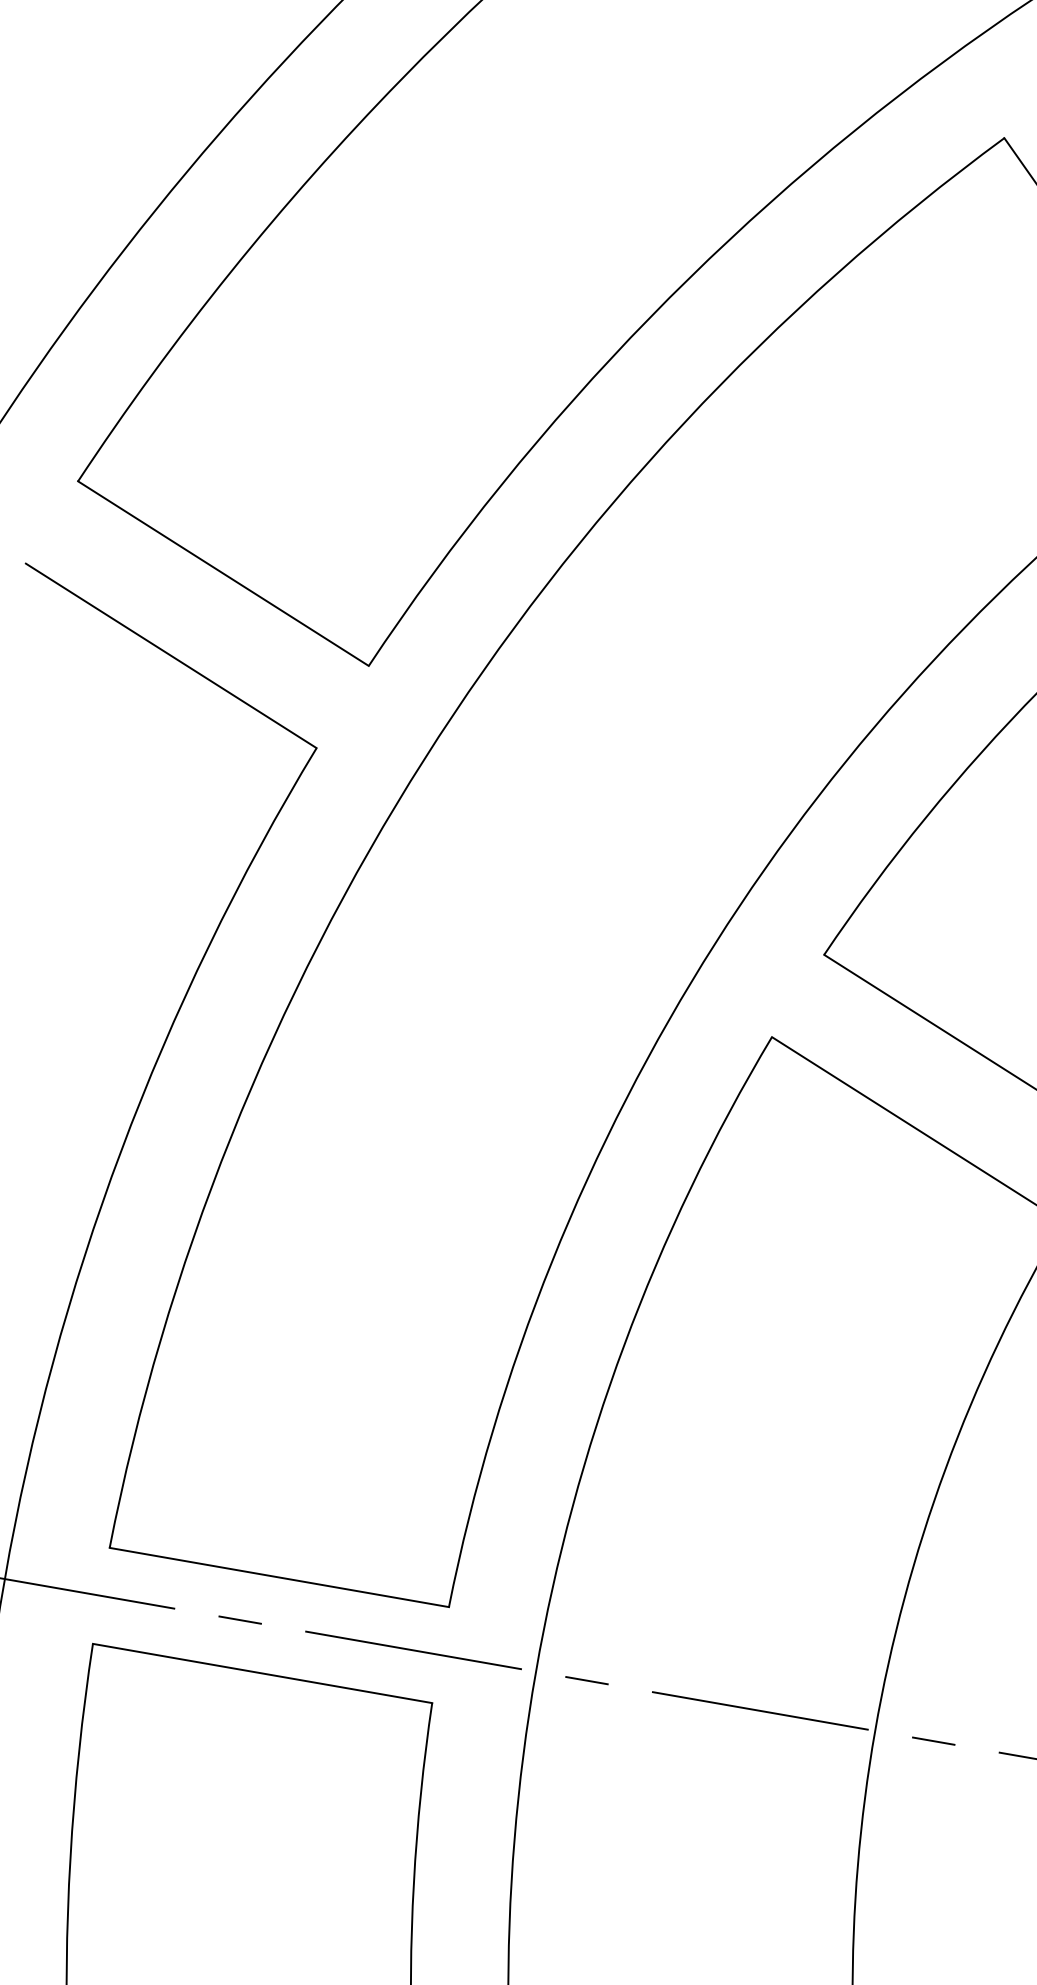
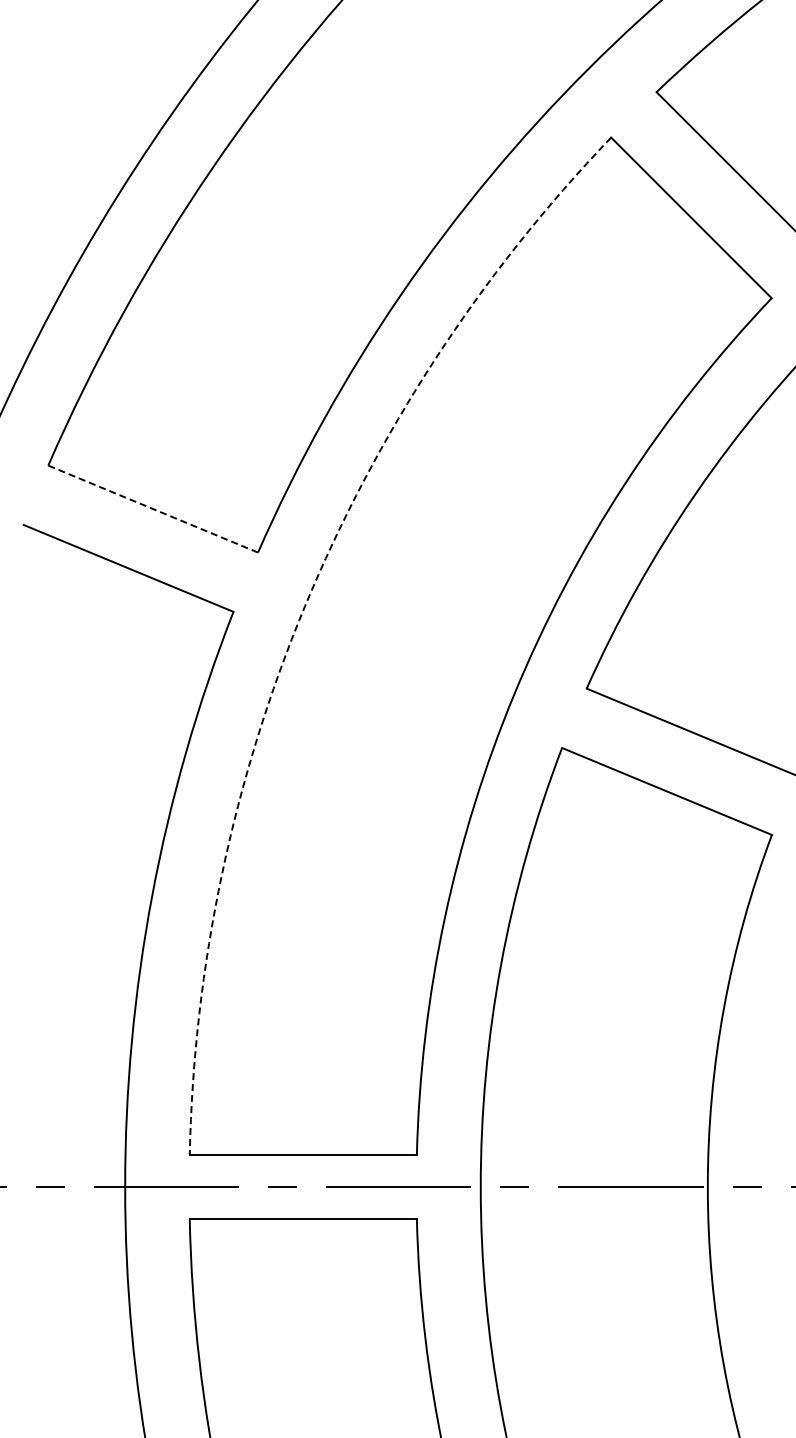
line: (223, 574) -> (153, 509), solid -> dashed
arc: (424, 758) -> (304, 606), solid -> dashed

